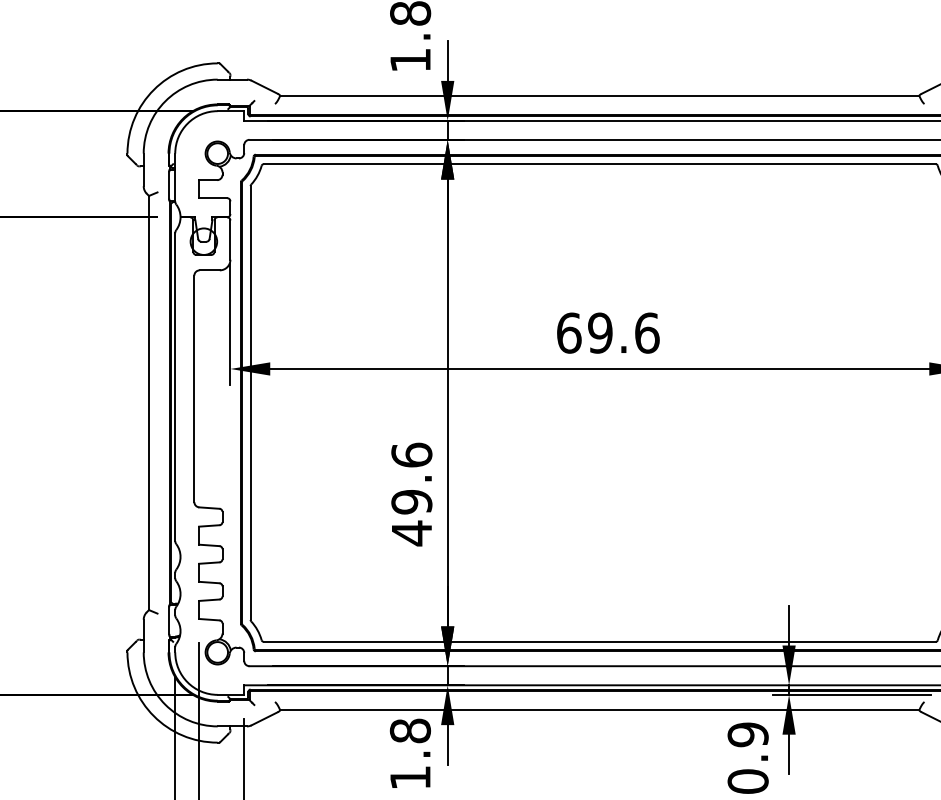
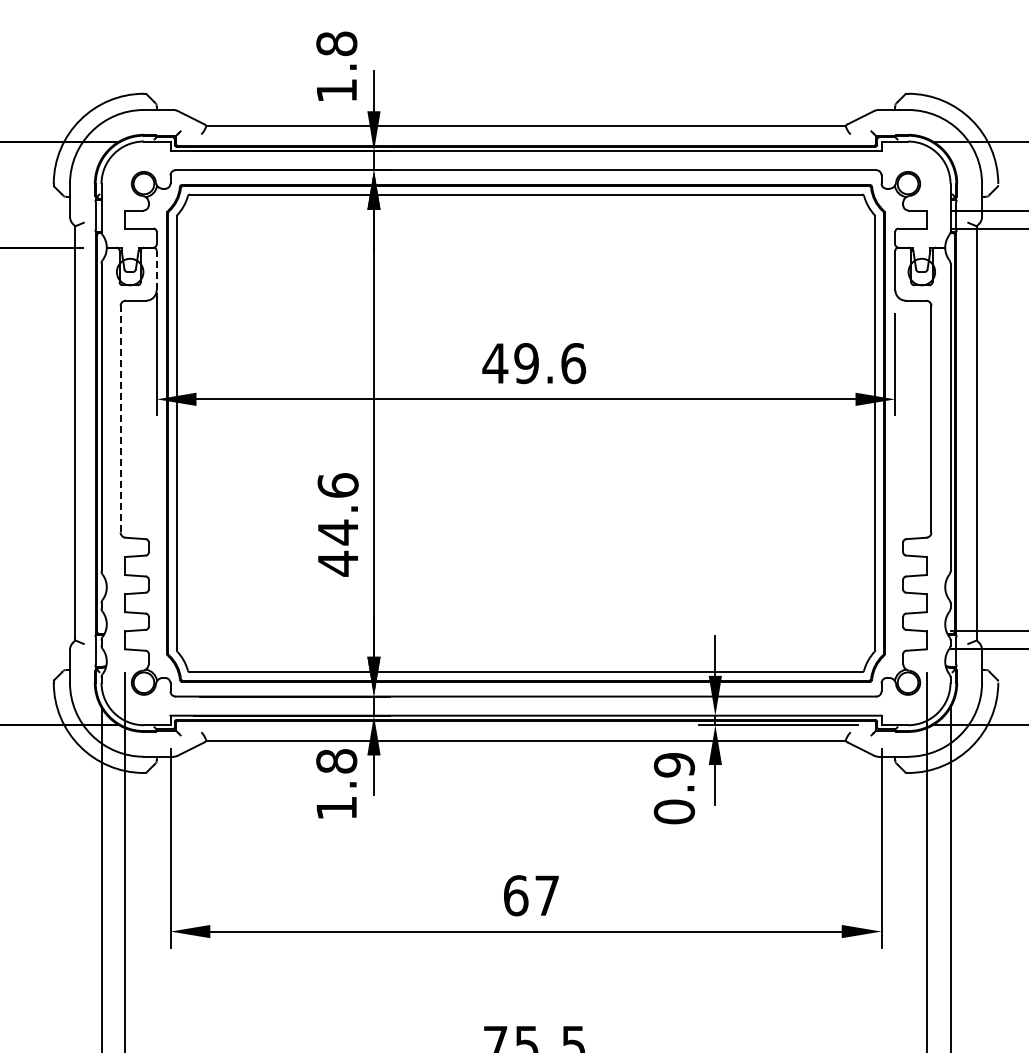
line: (230, 240) -> (156, 270), solid -> dashed
text: (569, 333) -> (495, 363), 69.6 -> 49.6
line: (194, 388) -> (120, 418), solid -> dashed
text: (411, 502) -> (337, 532), 49.6 -> 44.6

